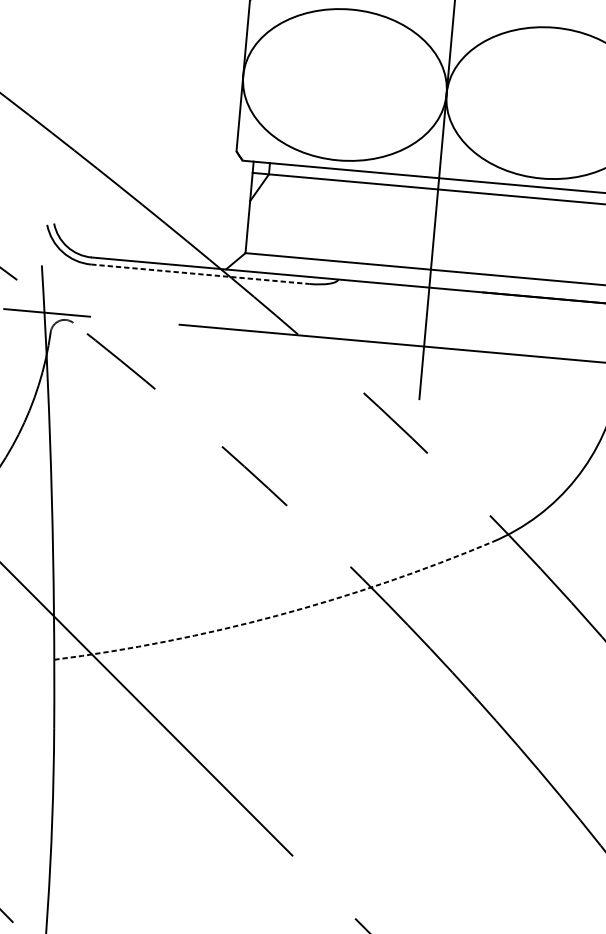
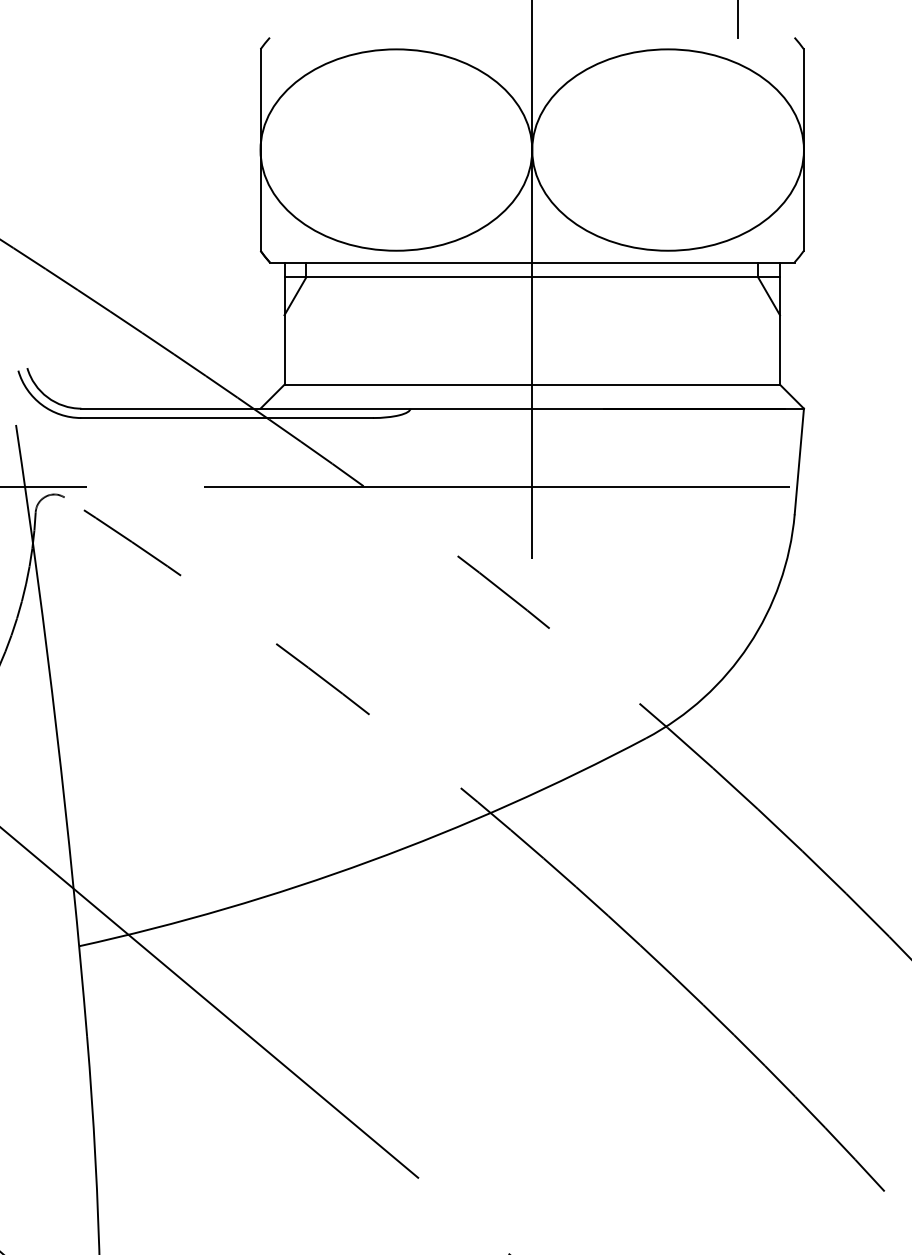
line: (200, 274) -> (227, 418), dashed -> solid
arc: (277, 615) -> (369, 861), dashed -> solid

